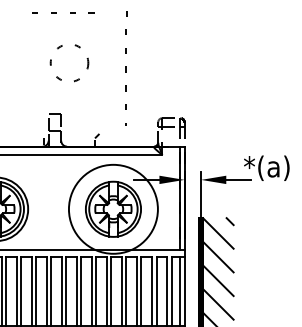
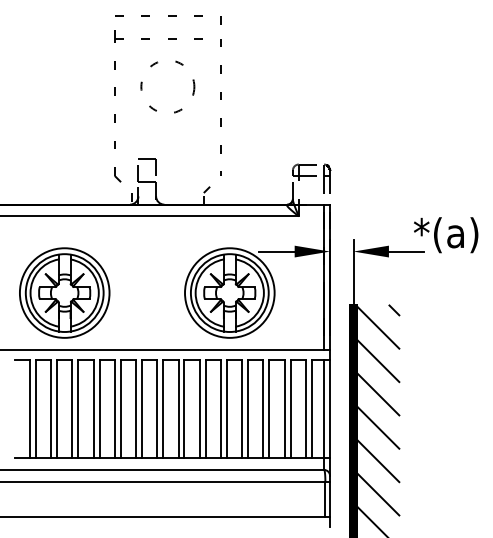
line: (126, 13) -> (220, 20), moved
line: (125, 72) -> (220, 99), moved
part: (32, 82) -> (115, 114), added
circle: (113, 208) -> (229, 292), size x0.71

